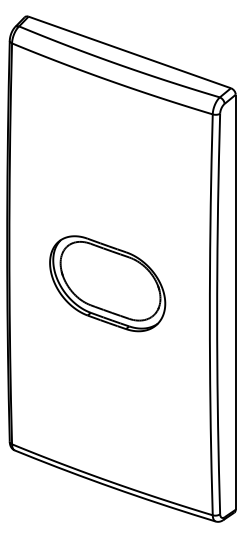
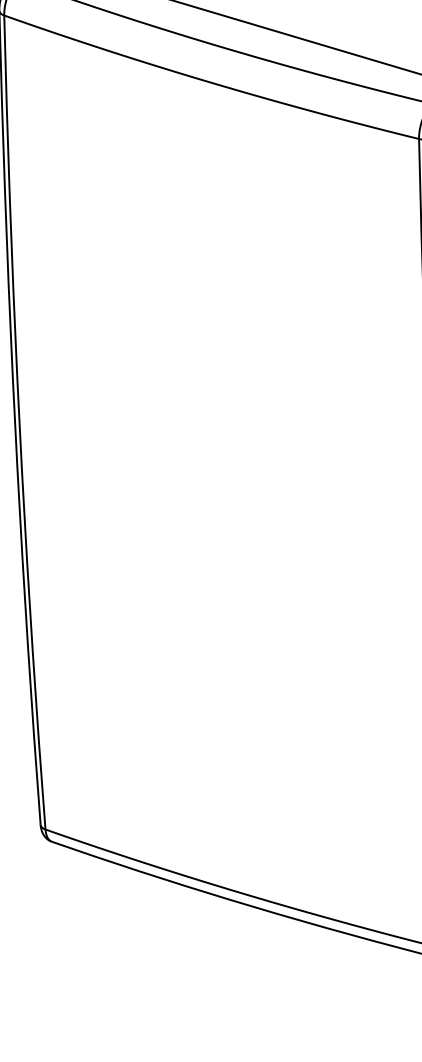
part: (107, 283) -> (222, 493), removed

